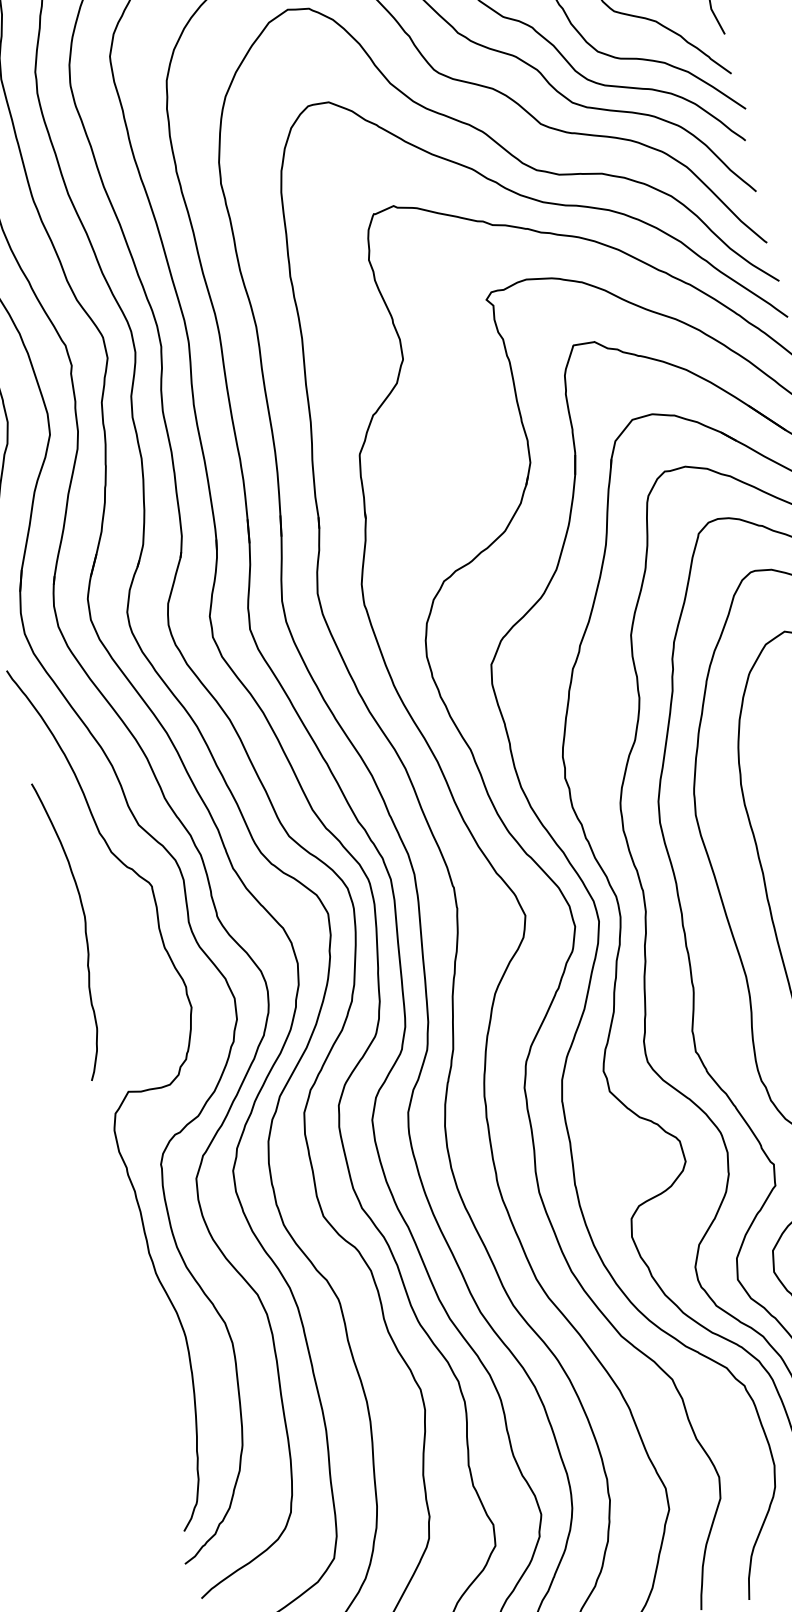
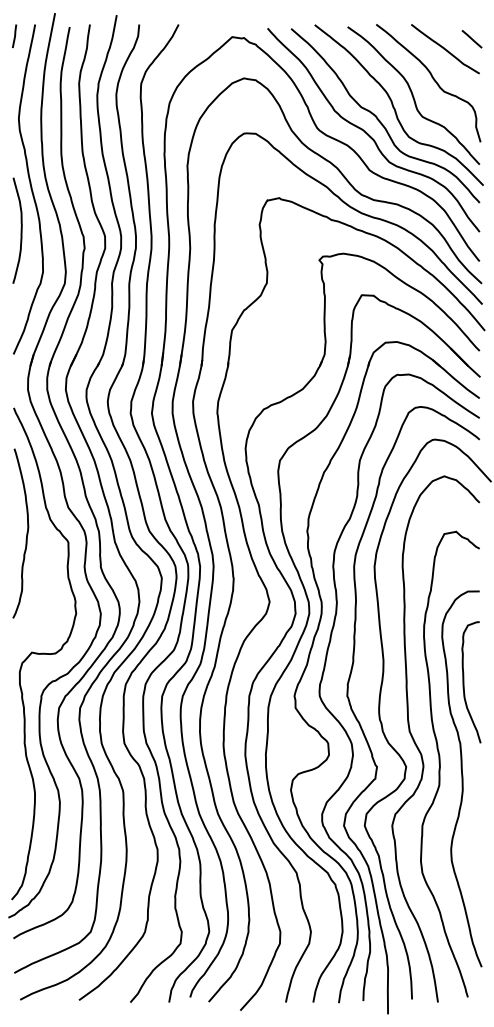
curve: (83, 927) -> (26, 533), moved

